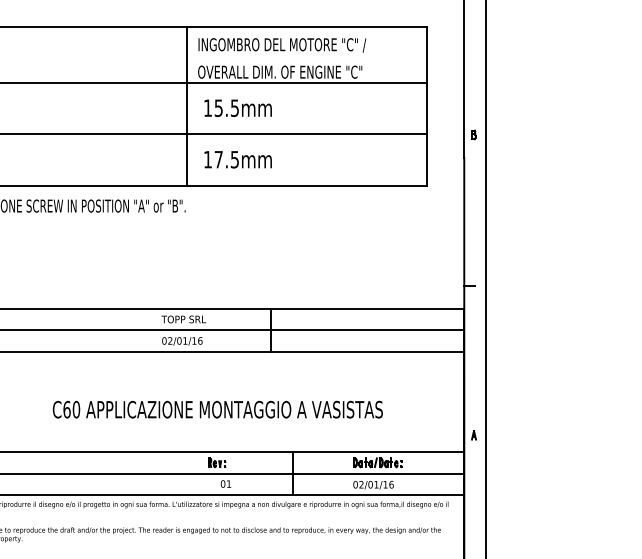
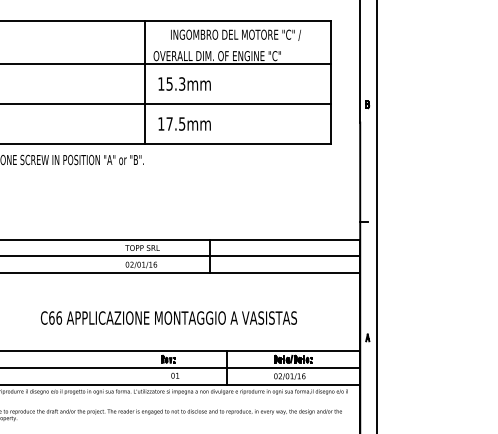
text: (281, 44) -> (235, 34), moved
text: (235, 107) -> (182, 83), 15.5mm -> 15.3mm
text: (76, 408) -> (59, 317), C60 -> C66

